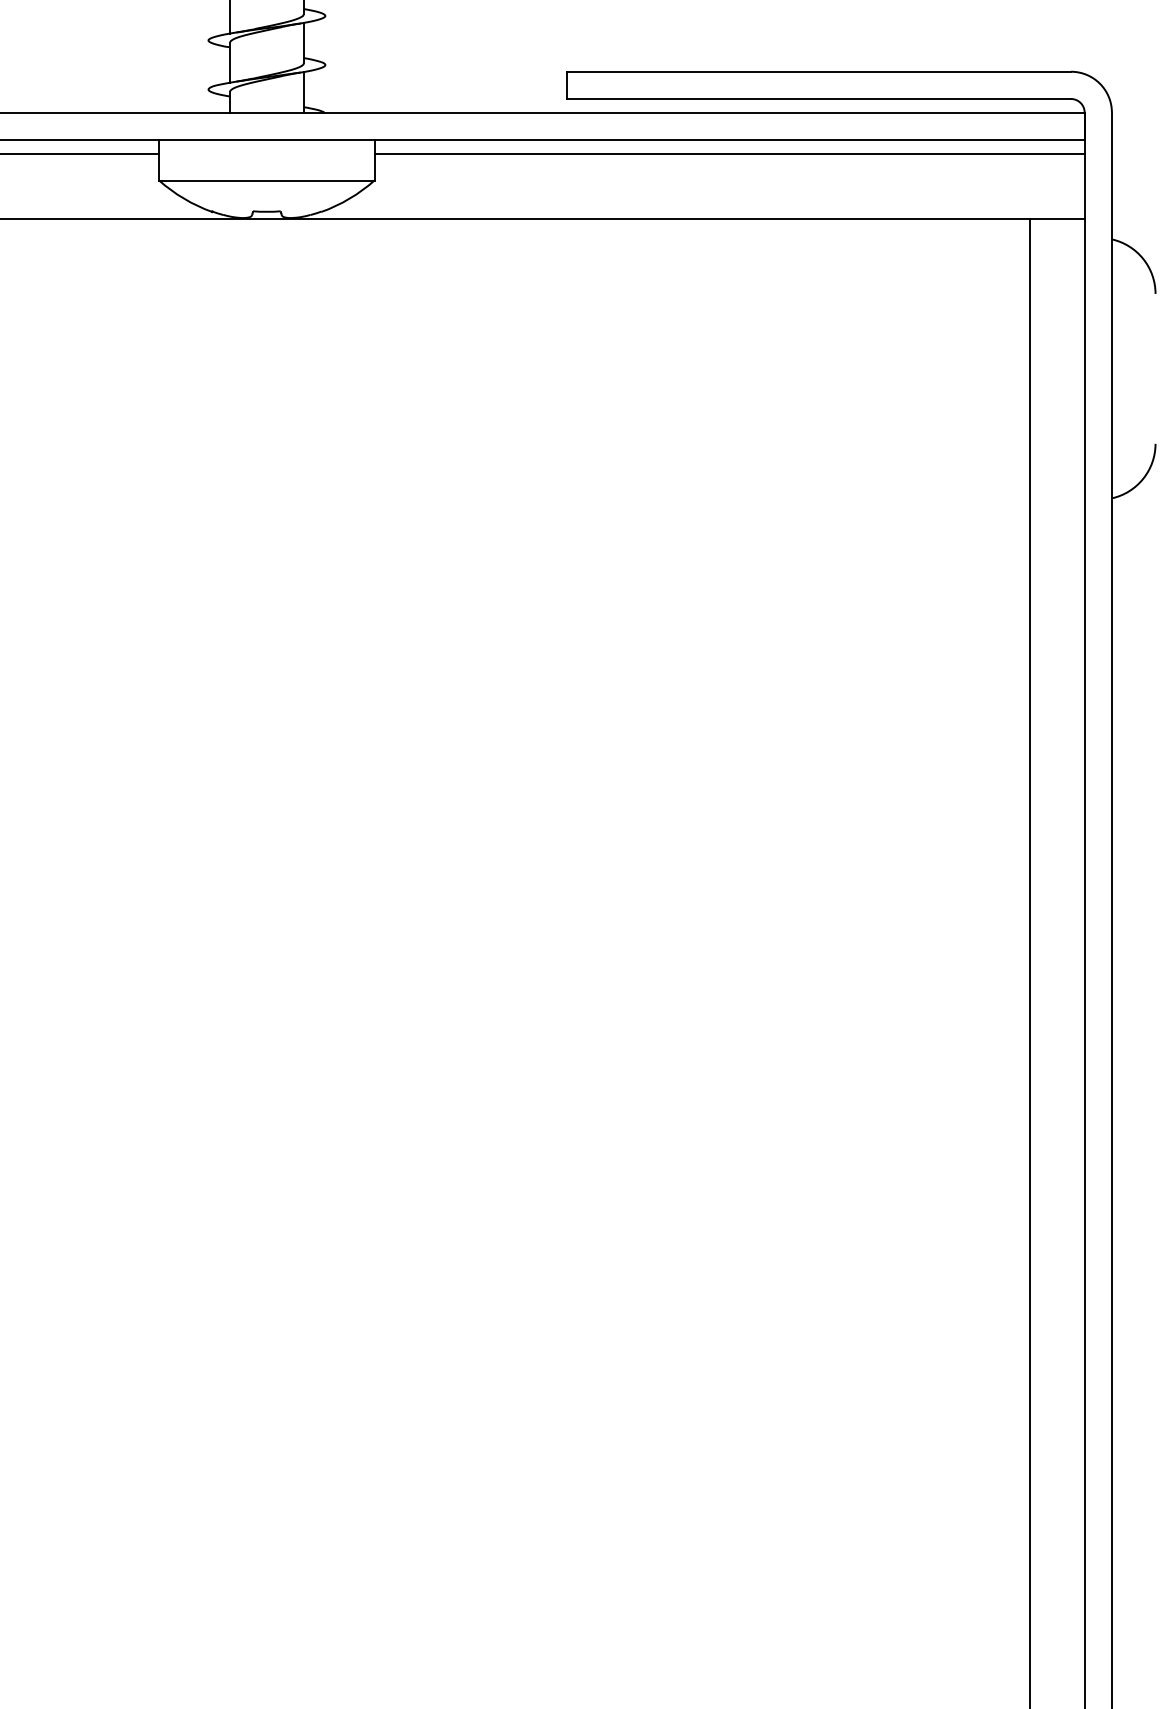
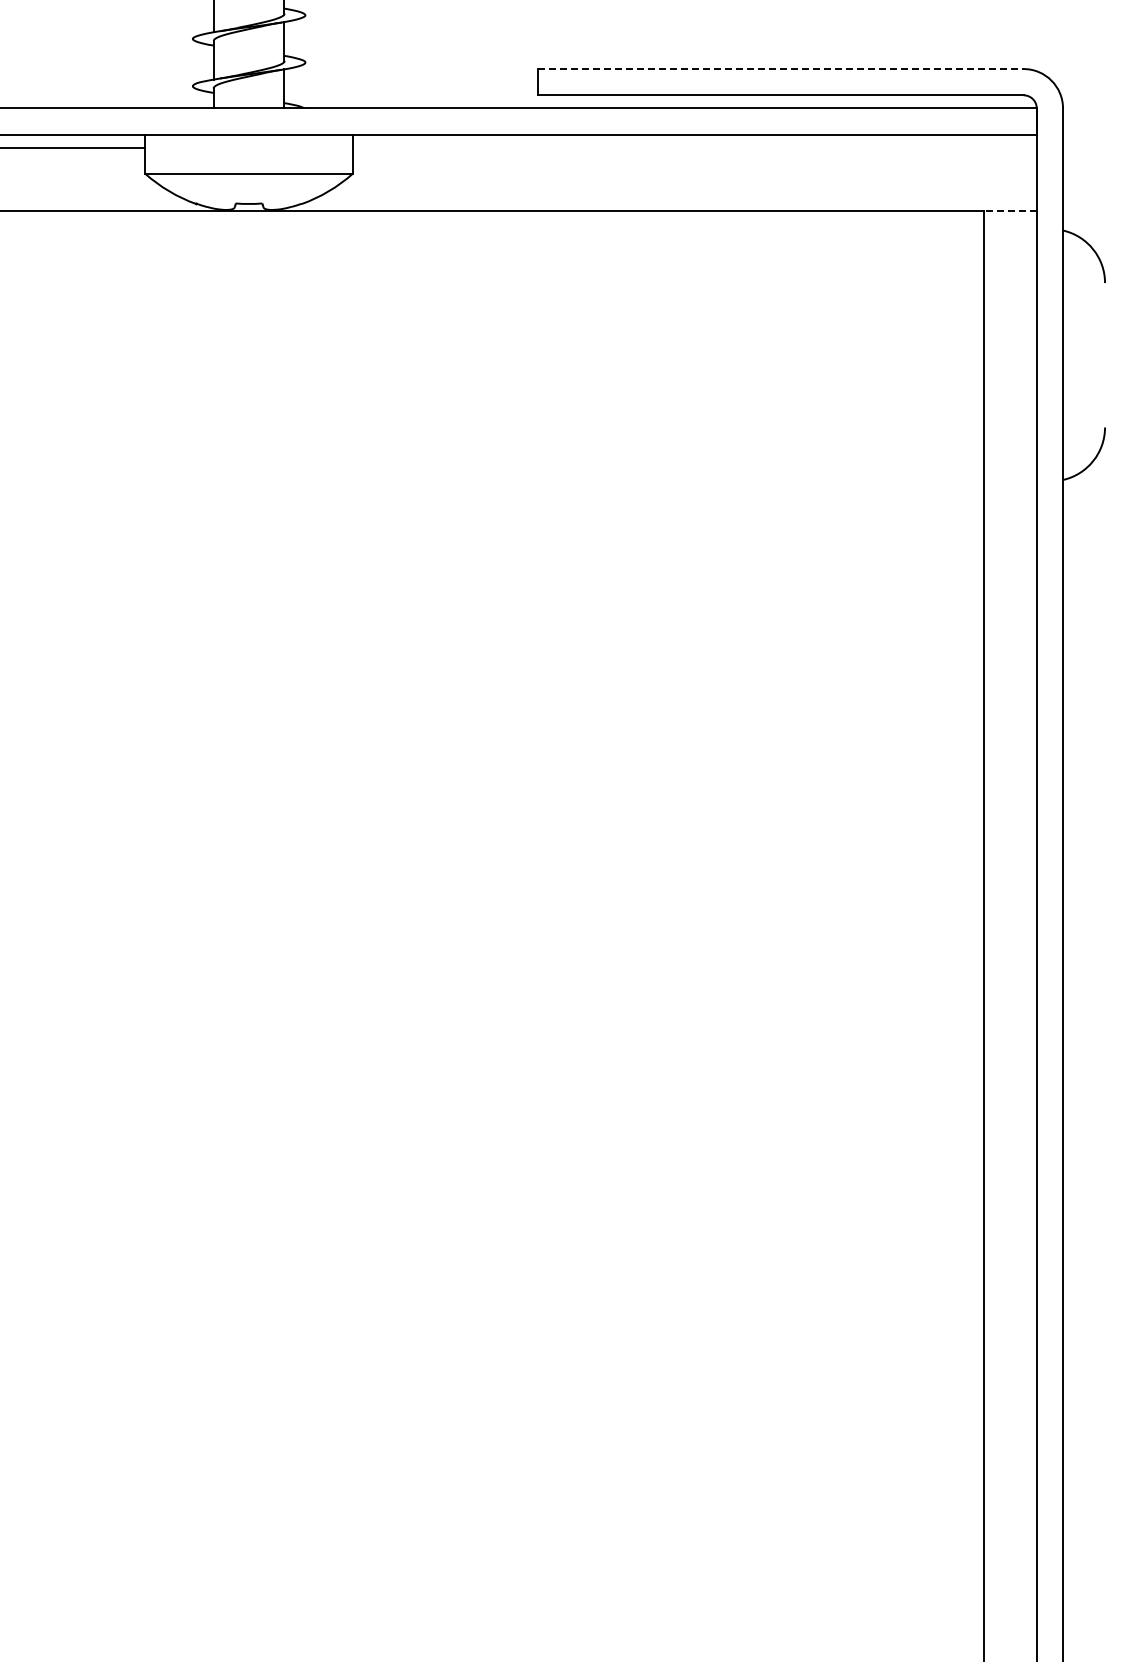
line: (818, 72) -> (780, 69), solid -> dashed
line: (729, 153) -> (694, 147), removed
line: (1057, 218) -> (1010, 210), solid -> dashed

